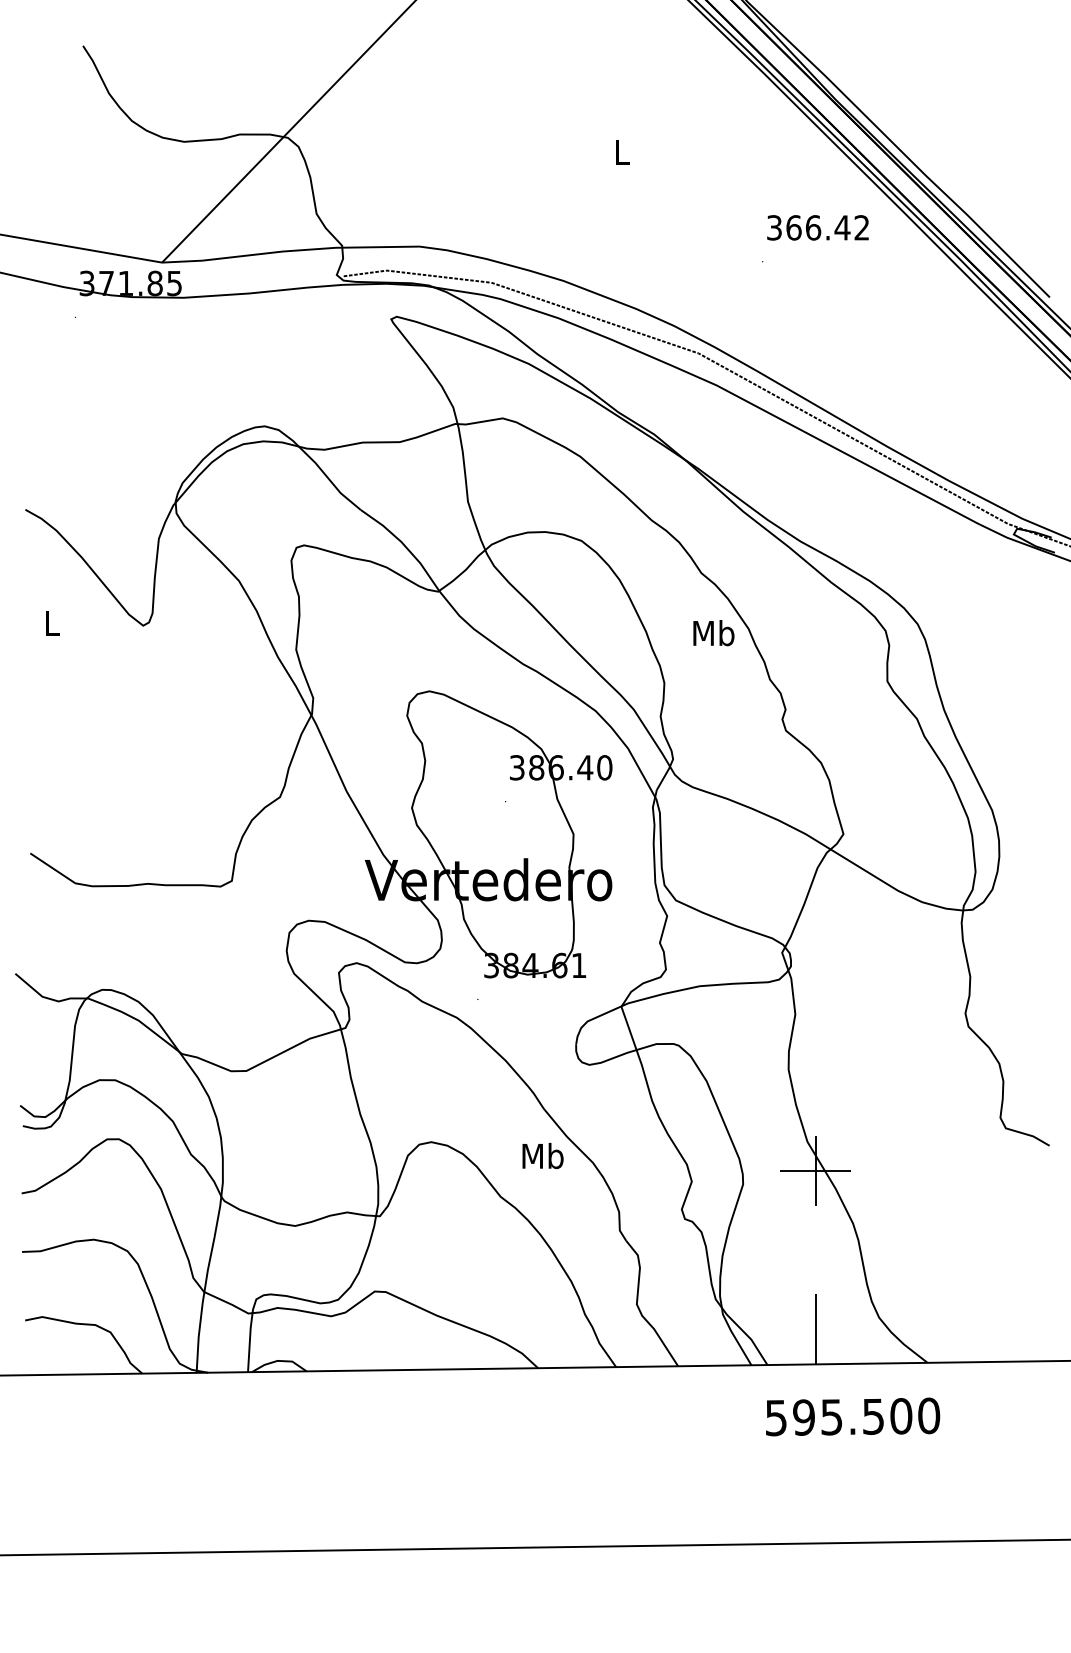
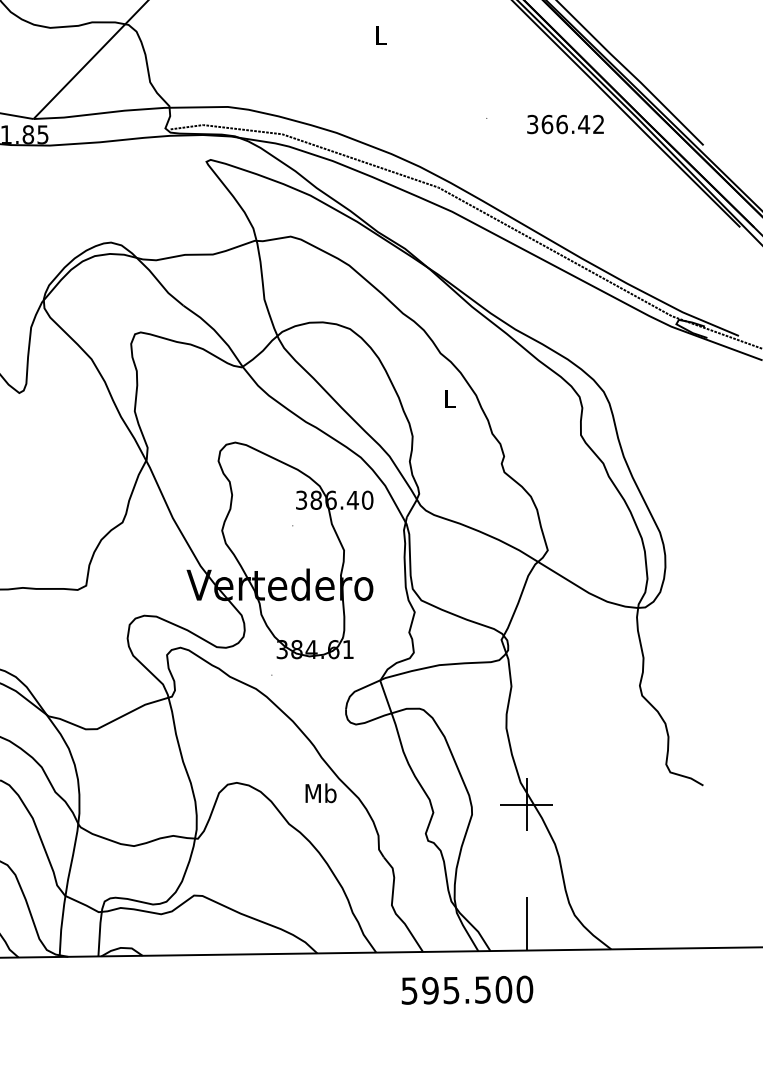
text: (817, 227) -> (565, 124), moved
text: (713, 633) -> (449, 398), Mb -> L
text: (853, 1416) -> (467, 989), moved

